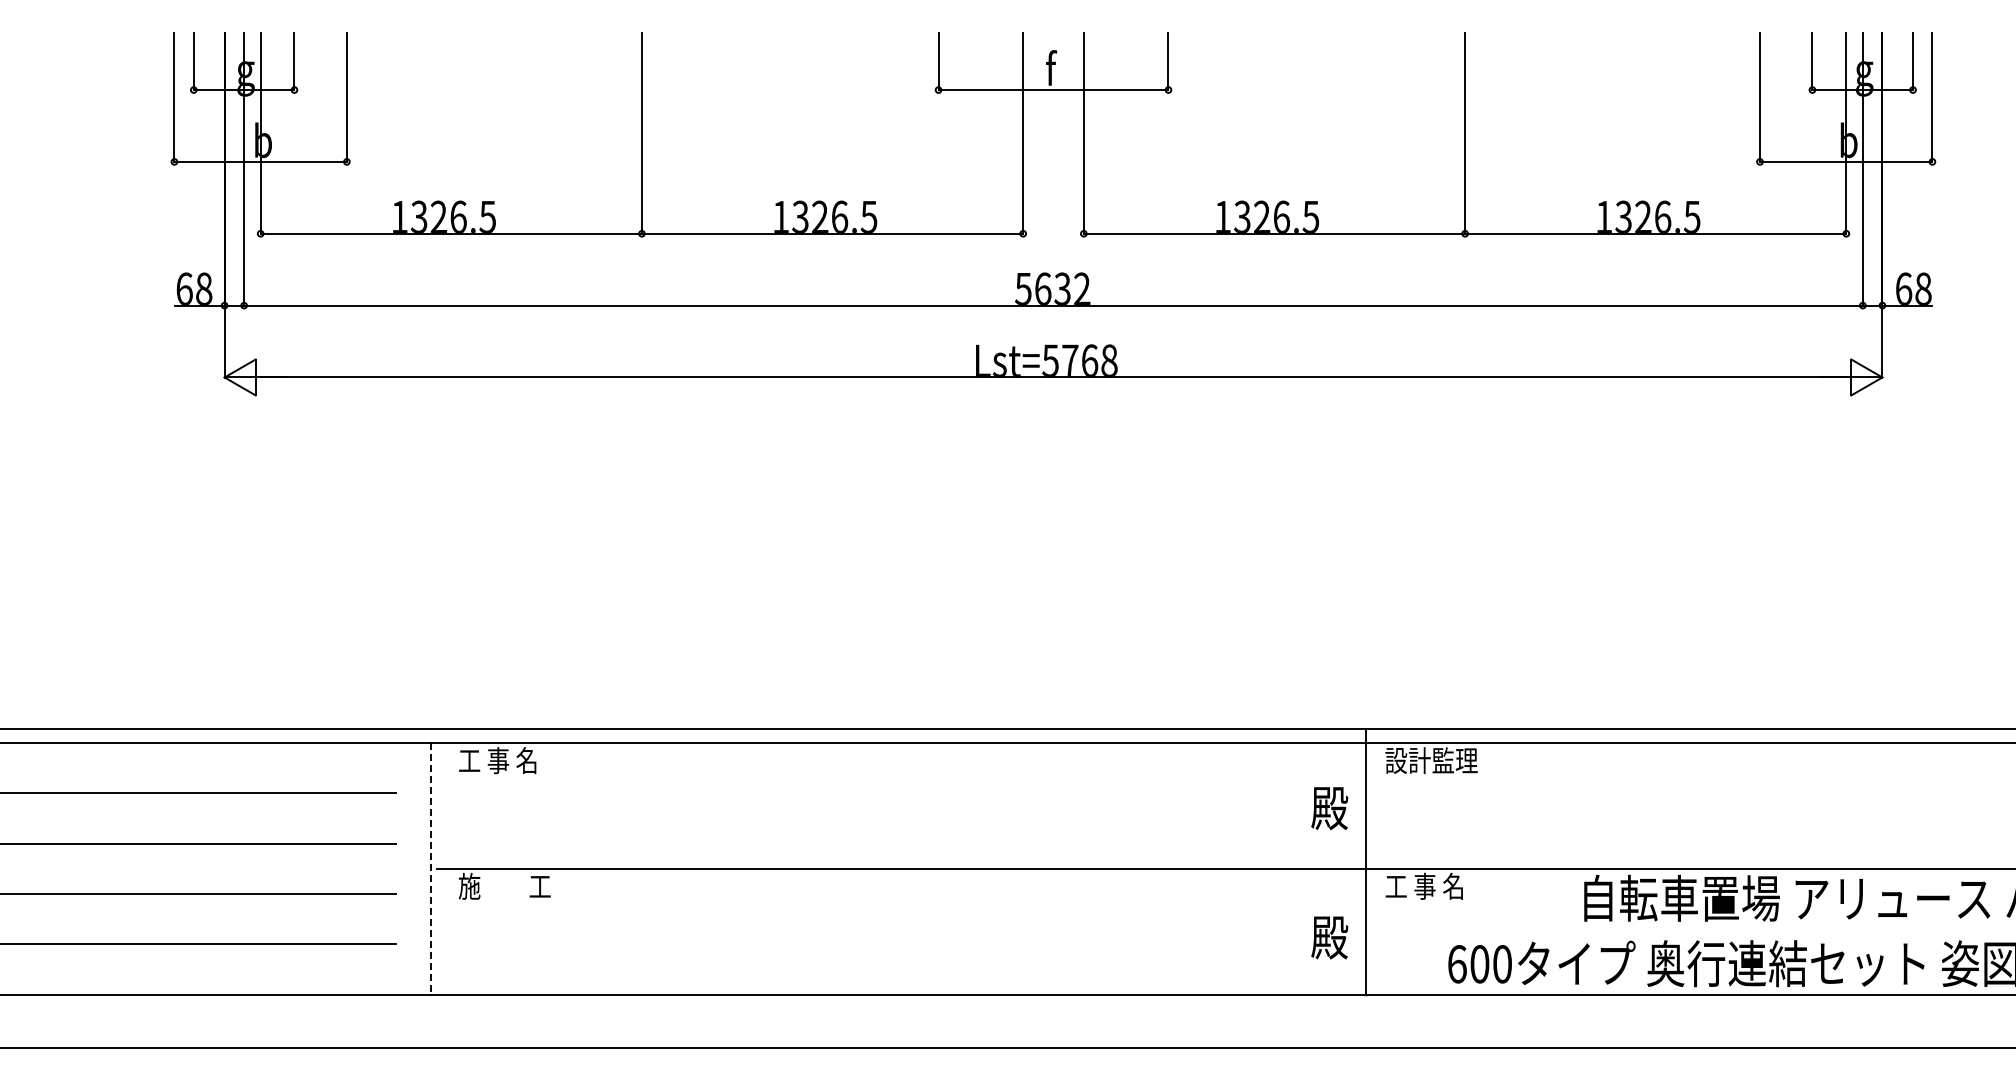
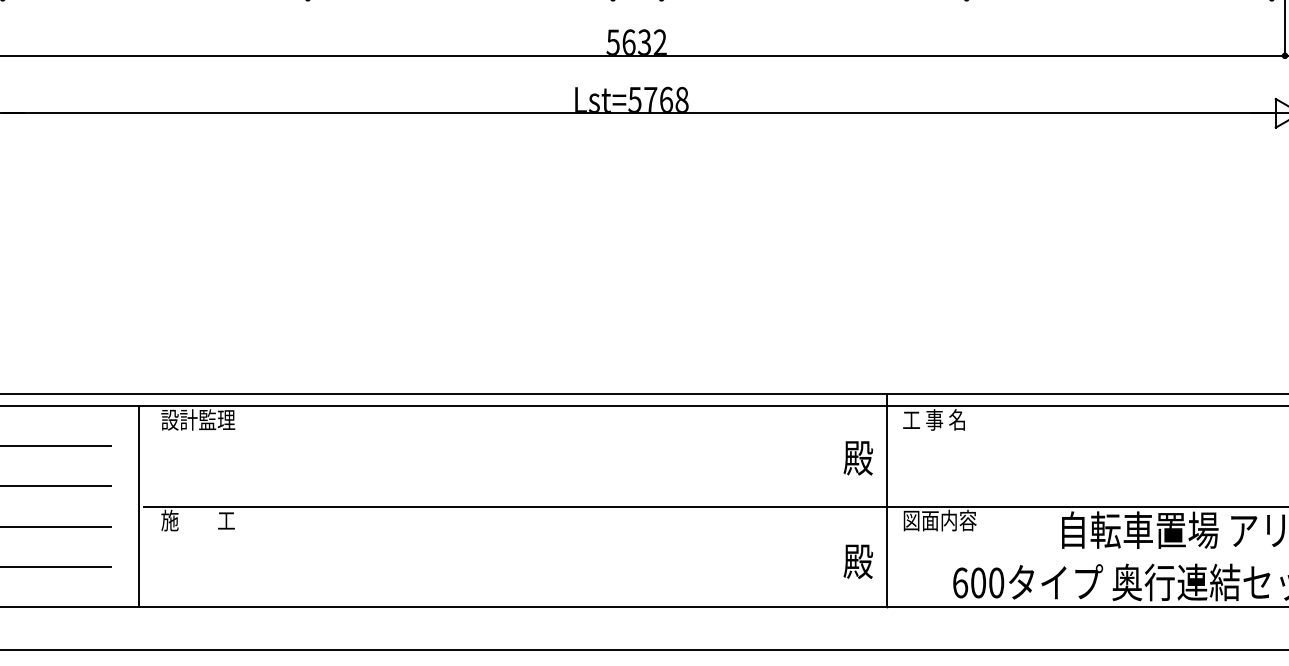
text: (504, 760) -> (197, 419), 工 事 名 -> 設計監理
text: (1431, 760) -> (939, 419), 設計監理 -> 工 事 名
line: (431, 868) -> (139, 506), dashed -> solid
text: (1431, 885) -> (939, 519), 工 事 名 -> 図面内容

